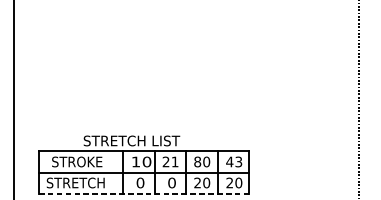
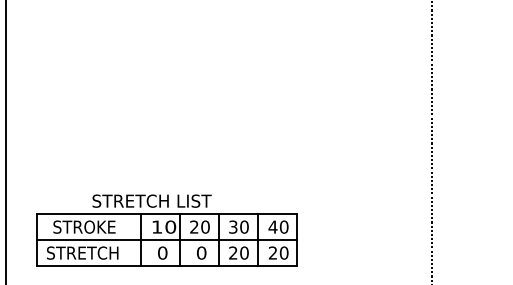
text: (175, 161) -> (205, 226), 21 -> 20
text: (197, 161) -> (233, 226), 80 -> 30
text: (238, 161) -> (283, 226), 43 -> 40
line: (144, 193) -> (167, 266), dashed -> solid

